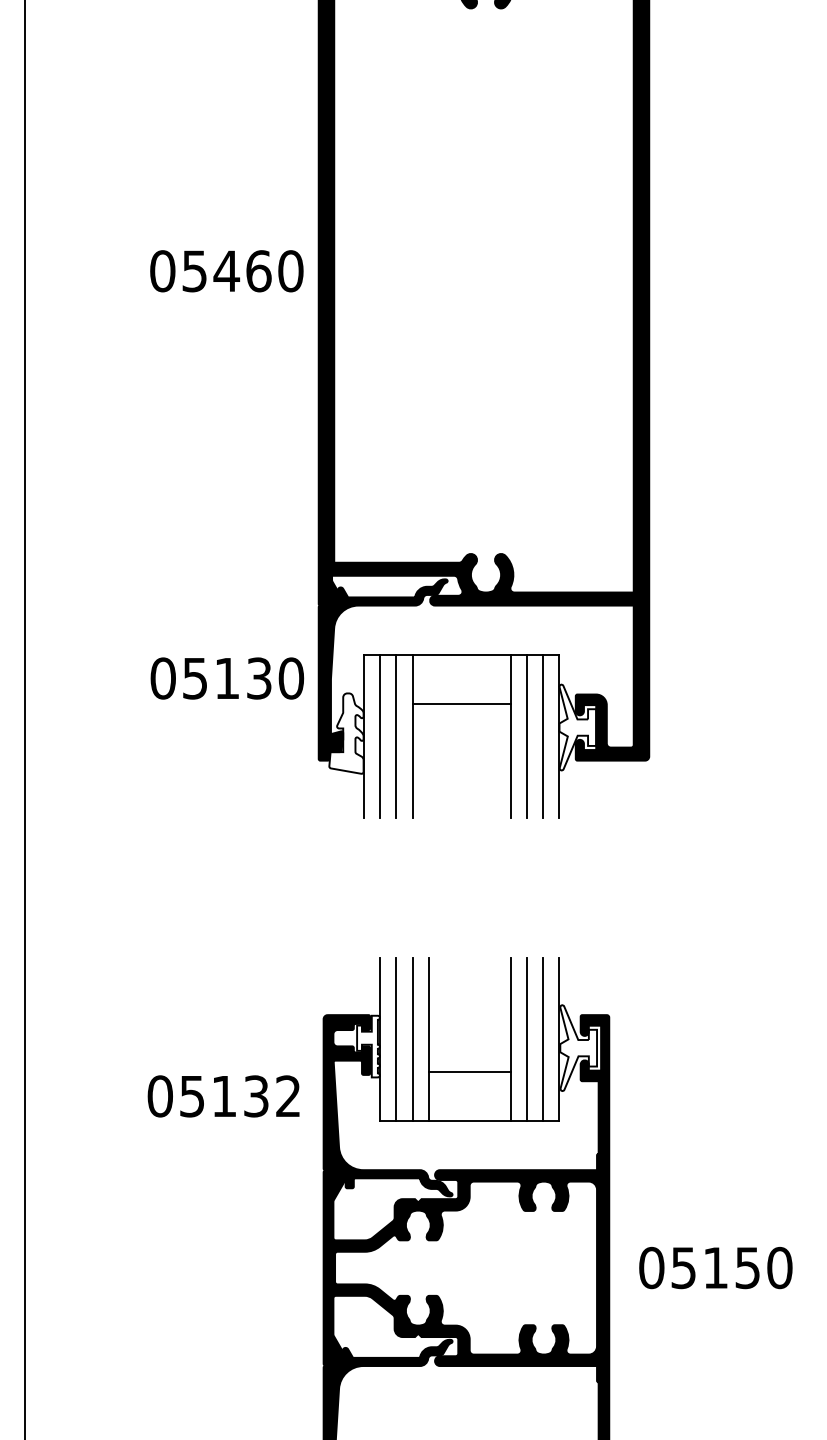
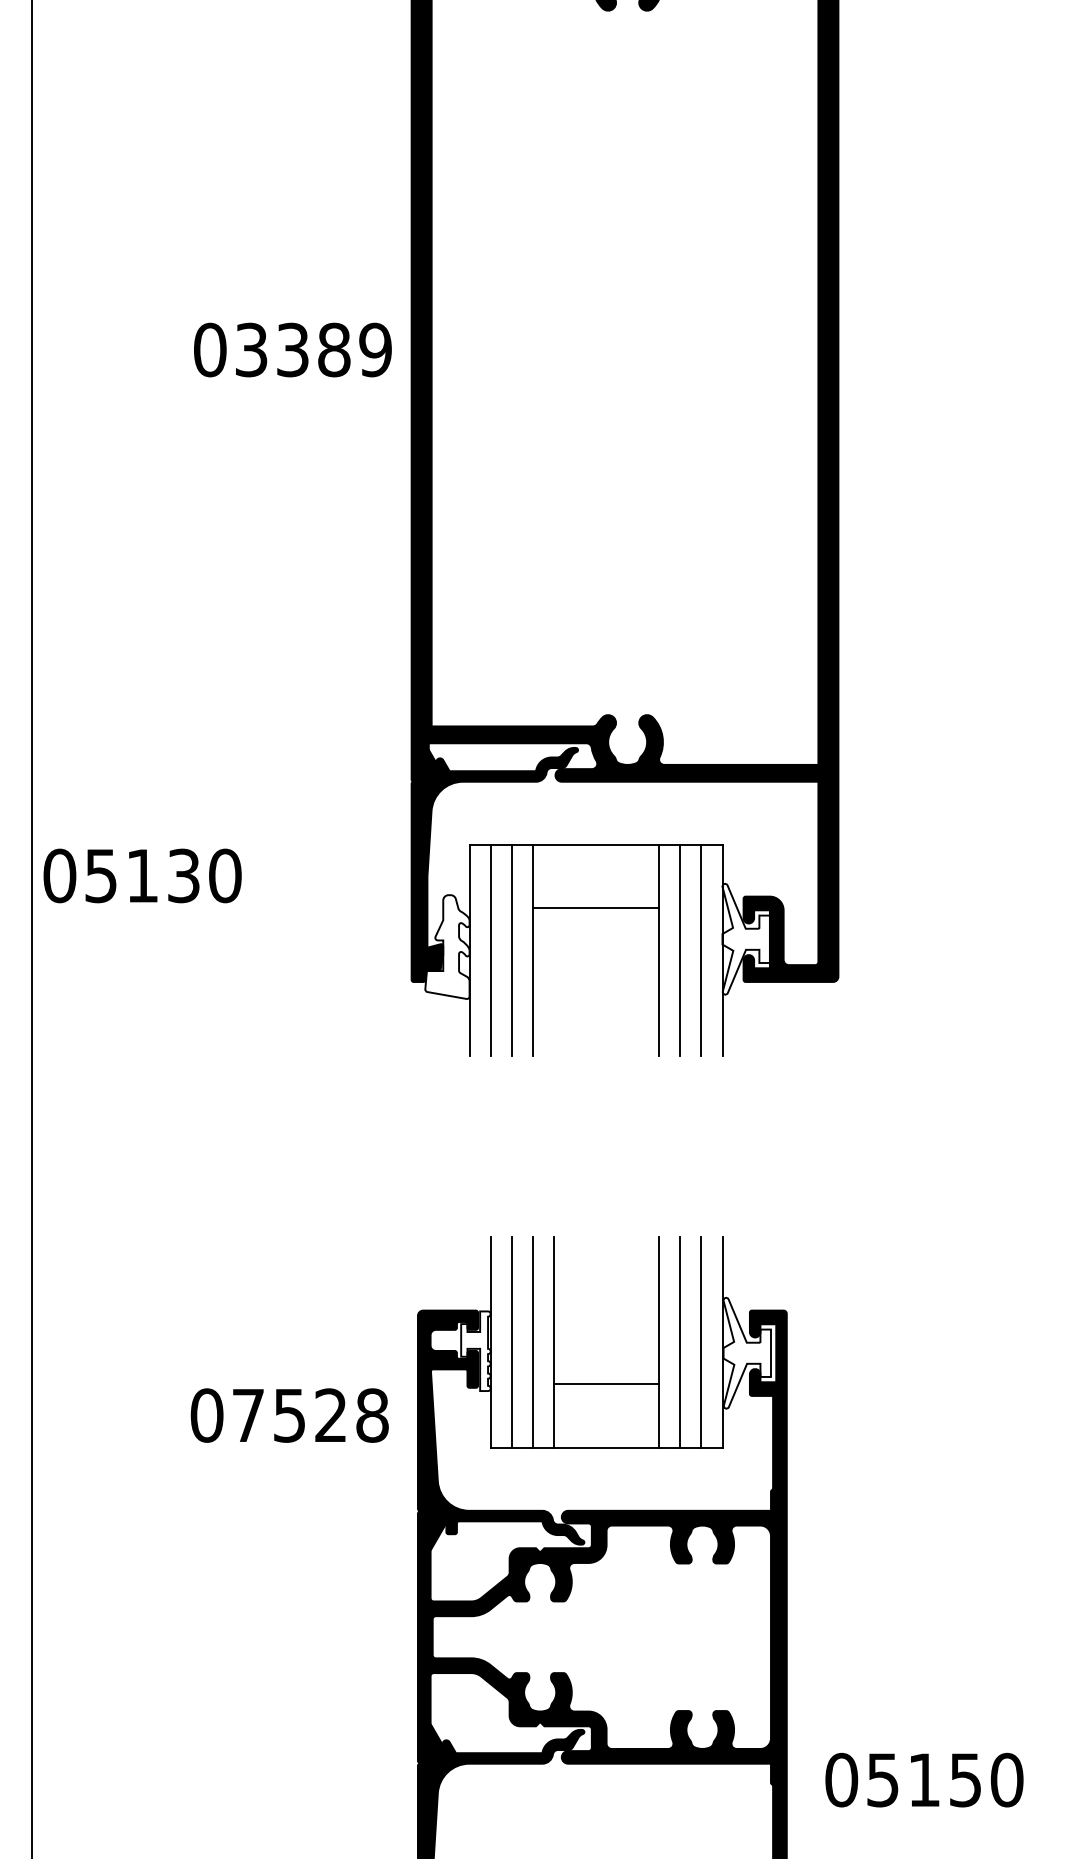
text: (243, 270) -> (314, 349), 05460 -> 03389
text: (227, 678) -> (142, 875), moved
text: (240, 1096) -> (310, 1415), 05132 -> 07528
text: (715, 1267) -> (924, 1779), moved

